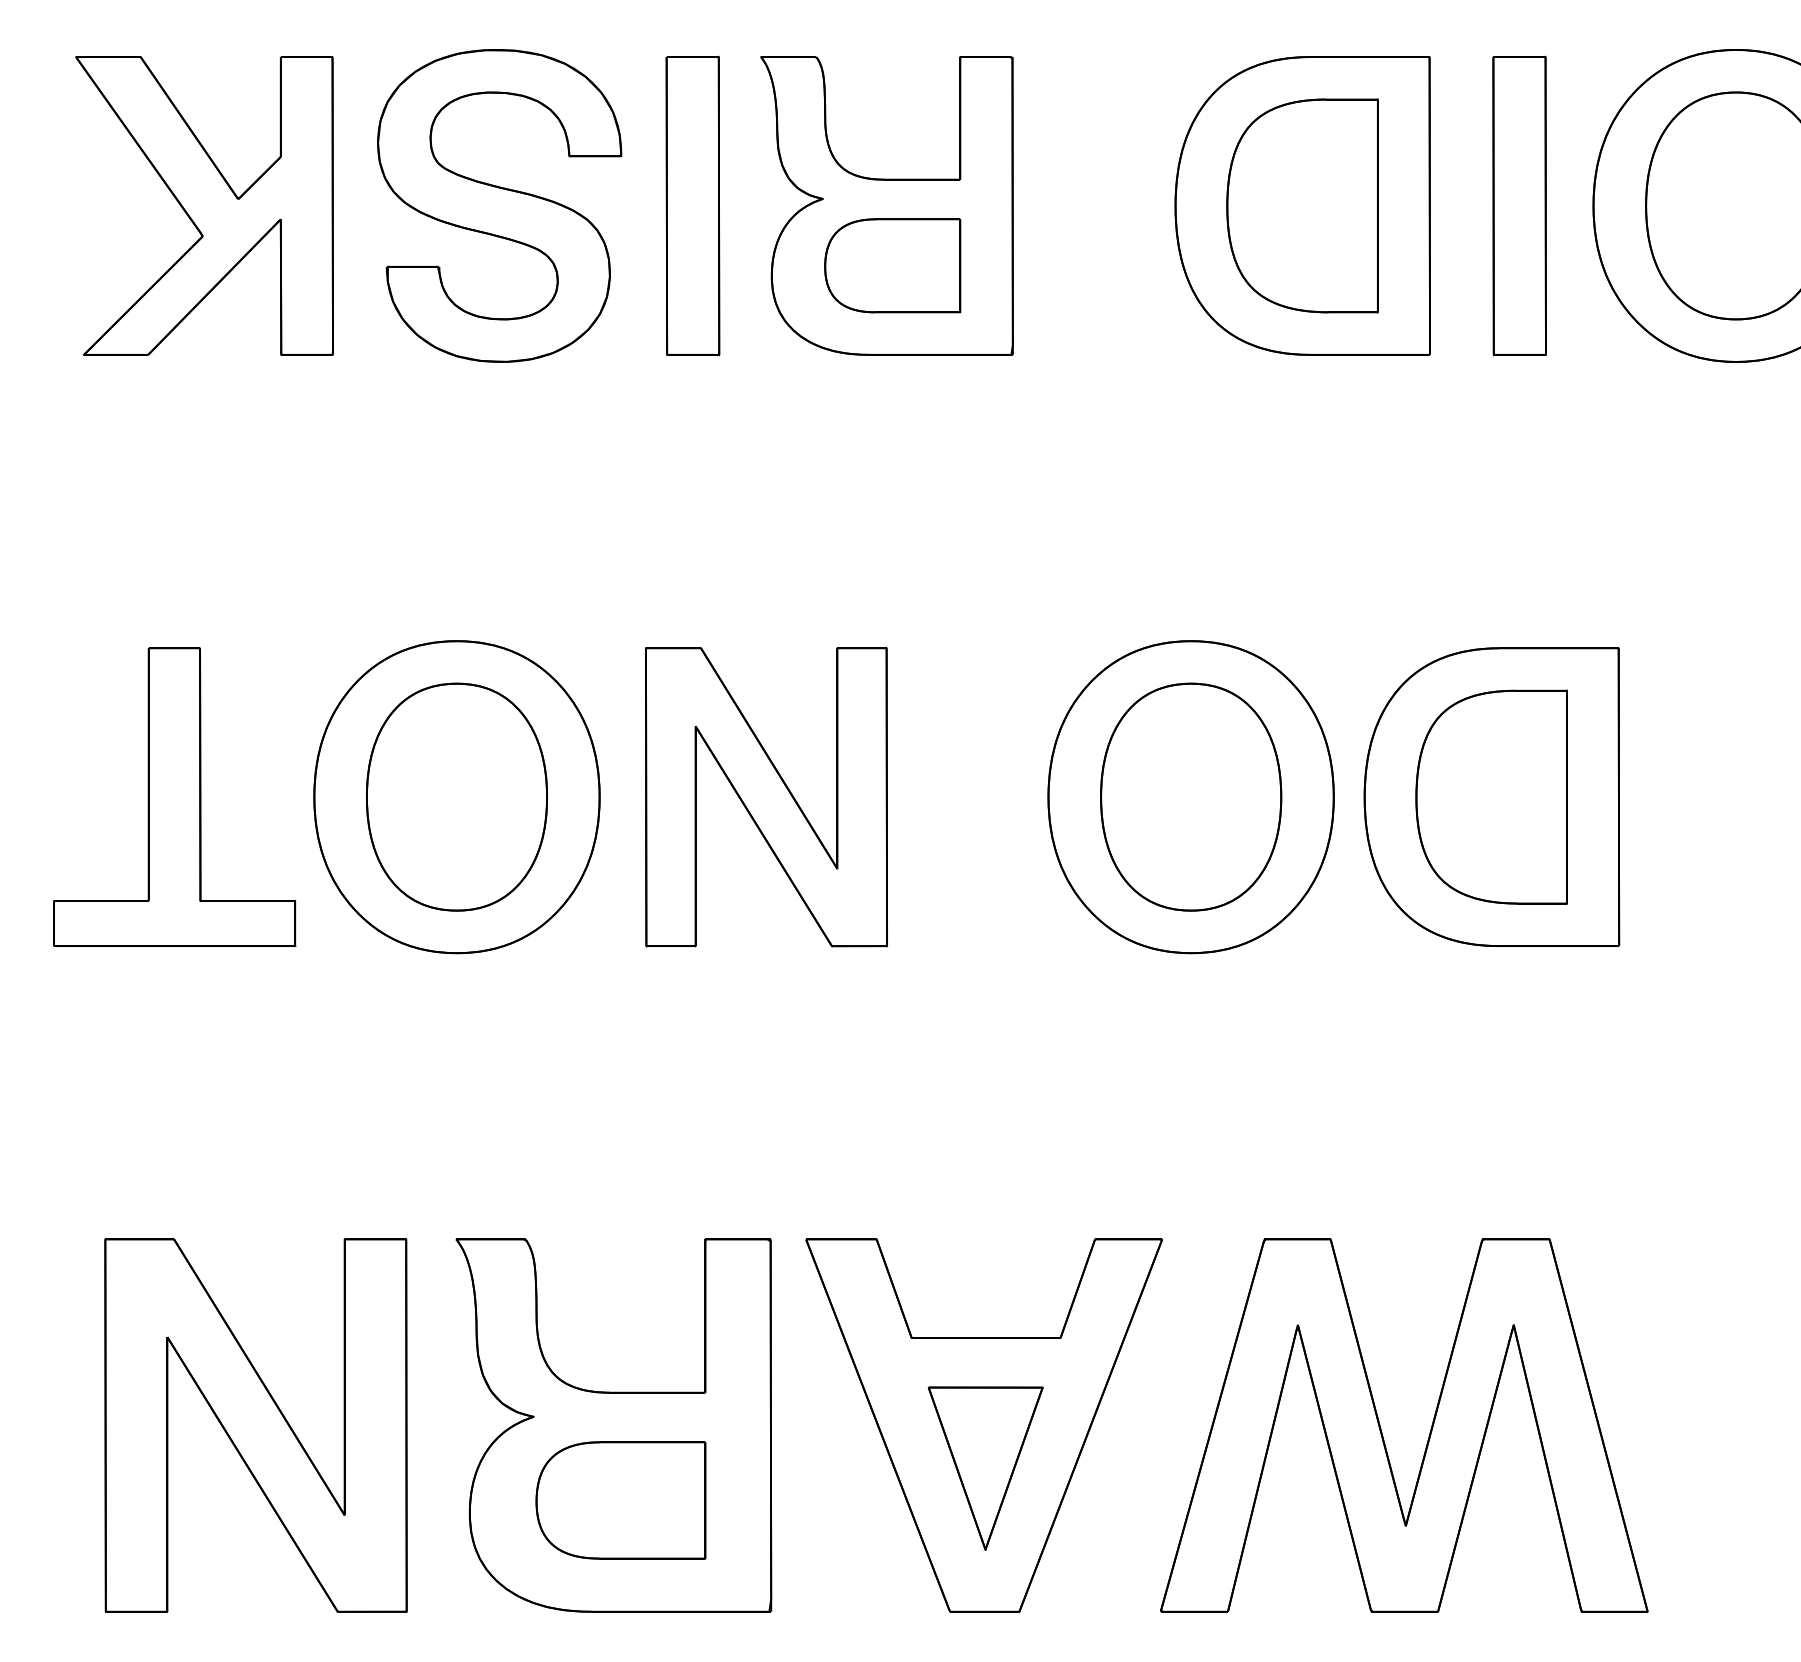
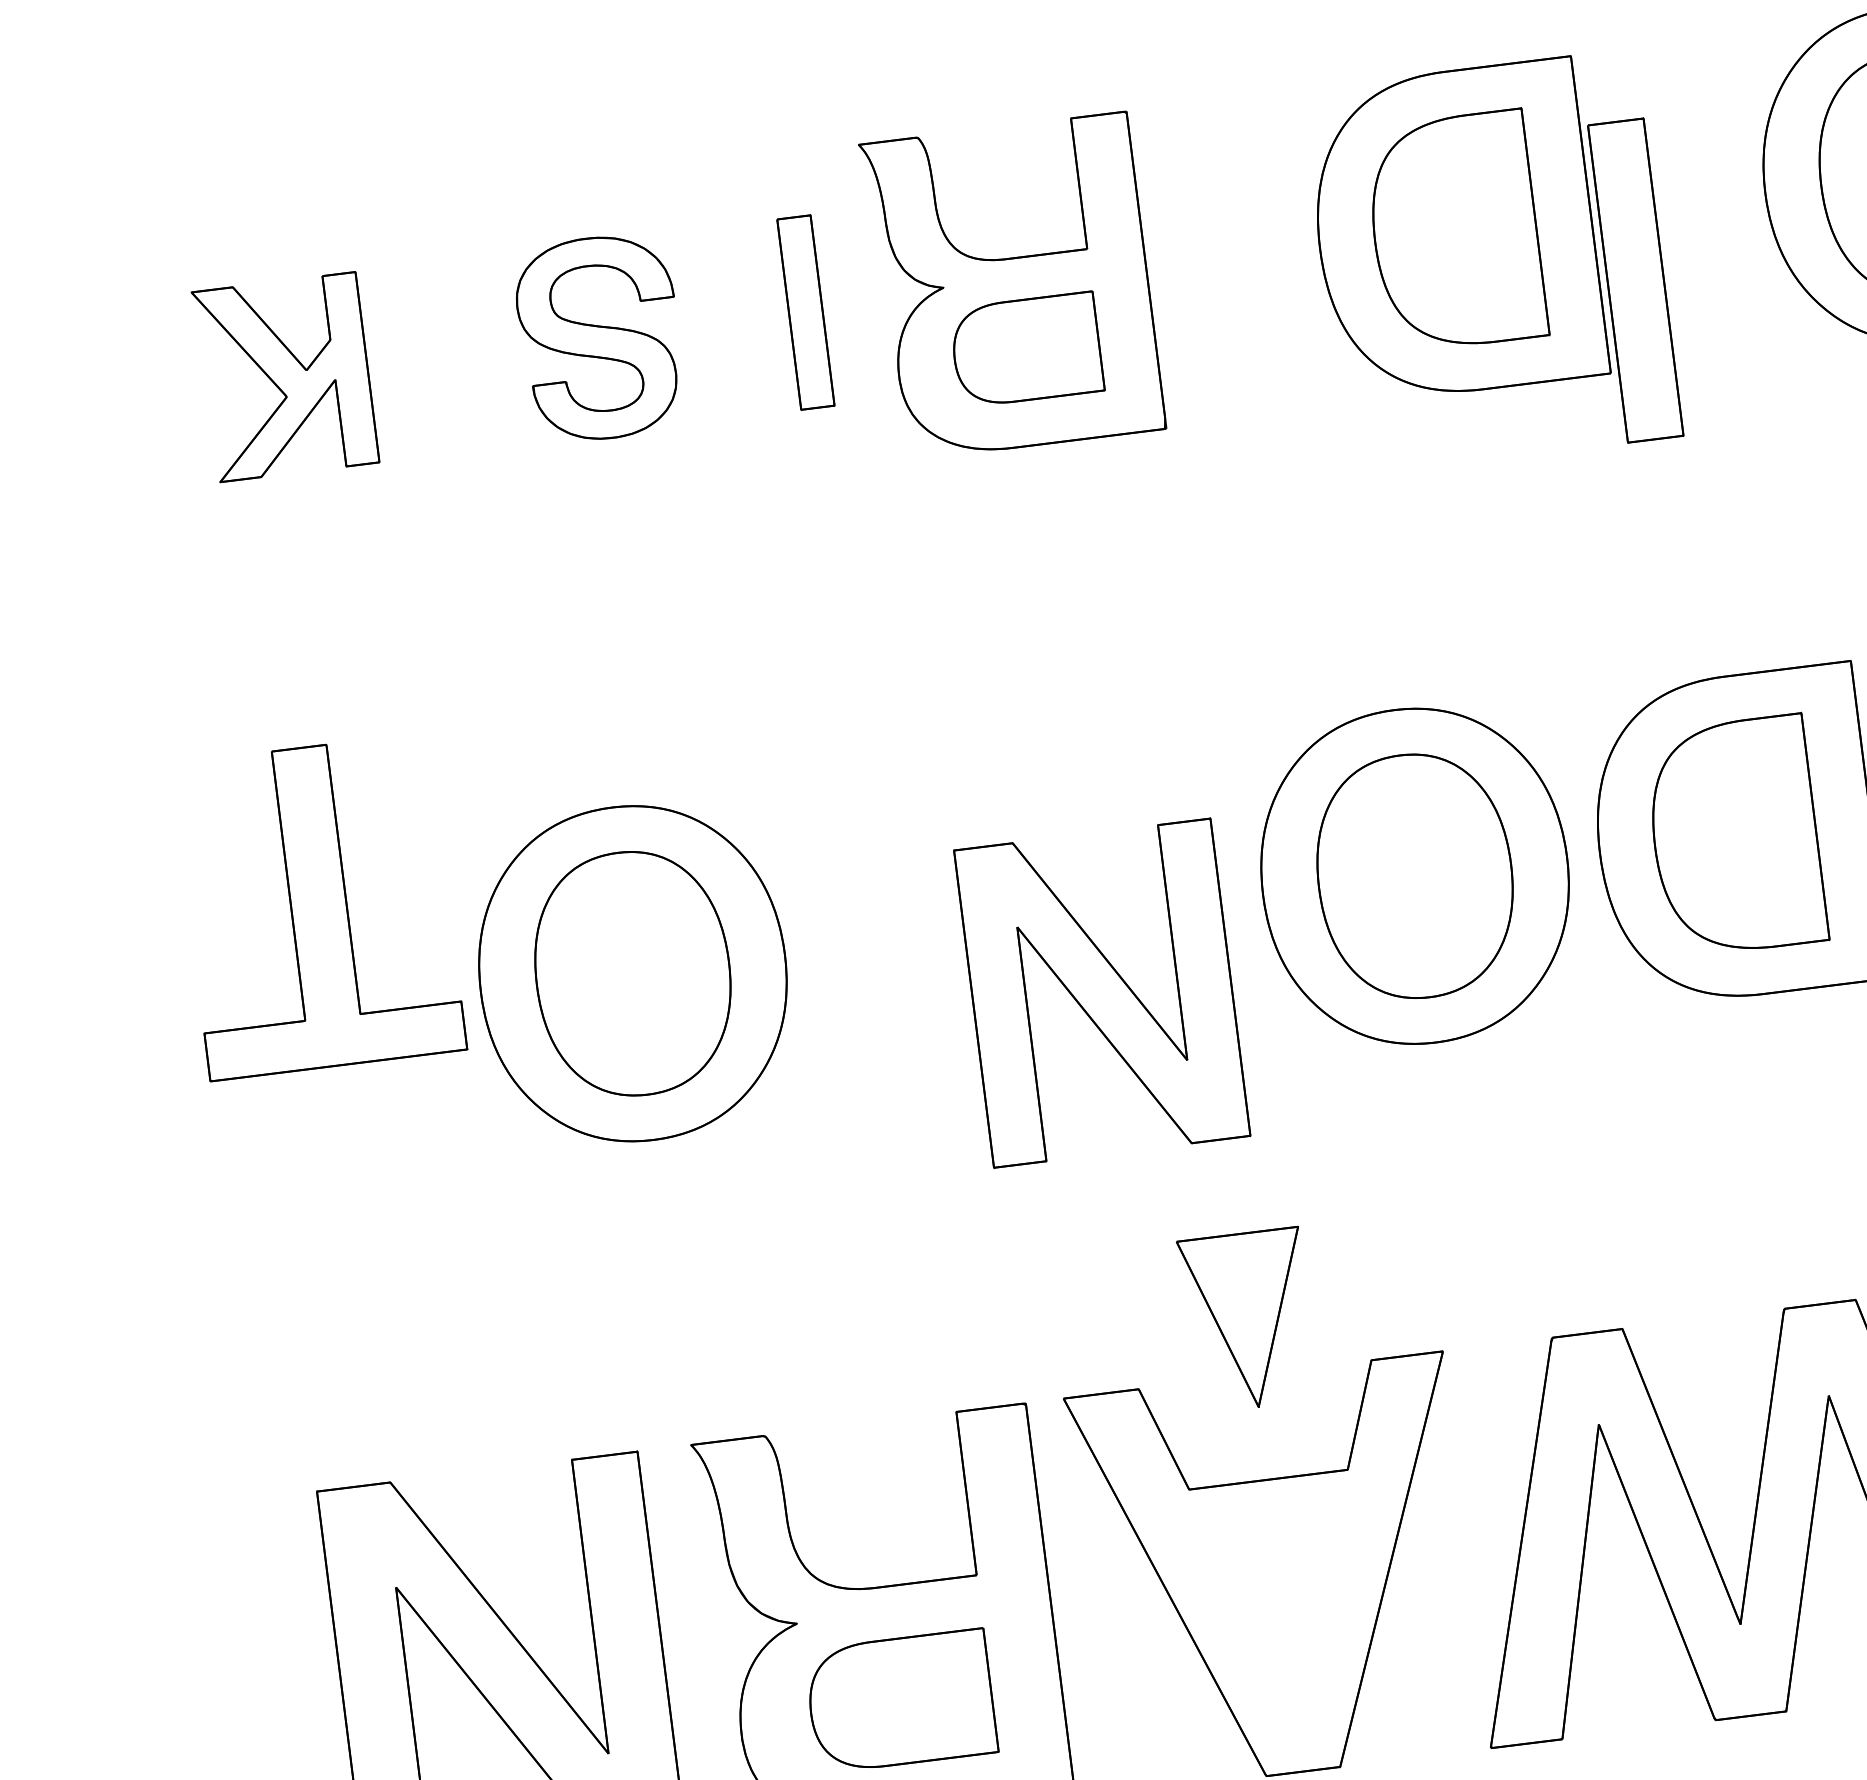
part: (204, 205) -> (285, 376), size x0.6
part: (499, 205) -> (599, 337), size x0.6
part: (692, 205) -> (805, 312), size x0.6
part: (1519, 205) -> (1635, 280), moved
part: (174, 796) -> (318, 906), moved
part: (766, 796) -> (1102, 992), moved
part: (985, 1468) -> (1247, 1320), moved

